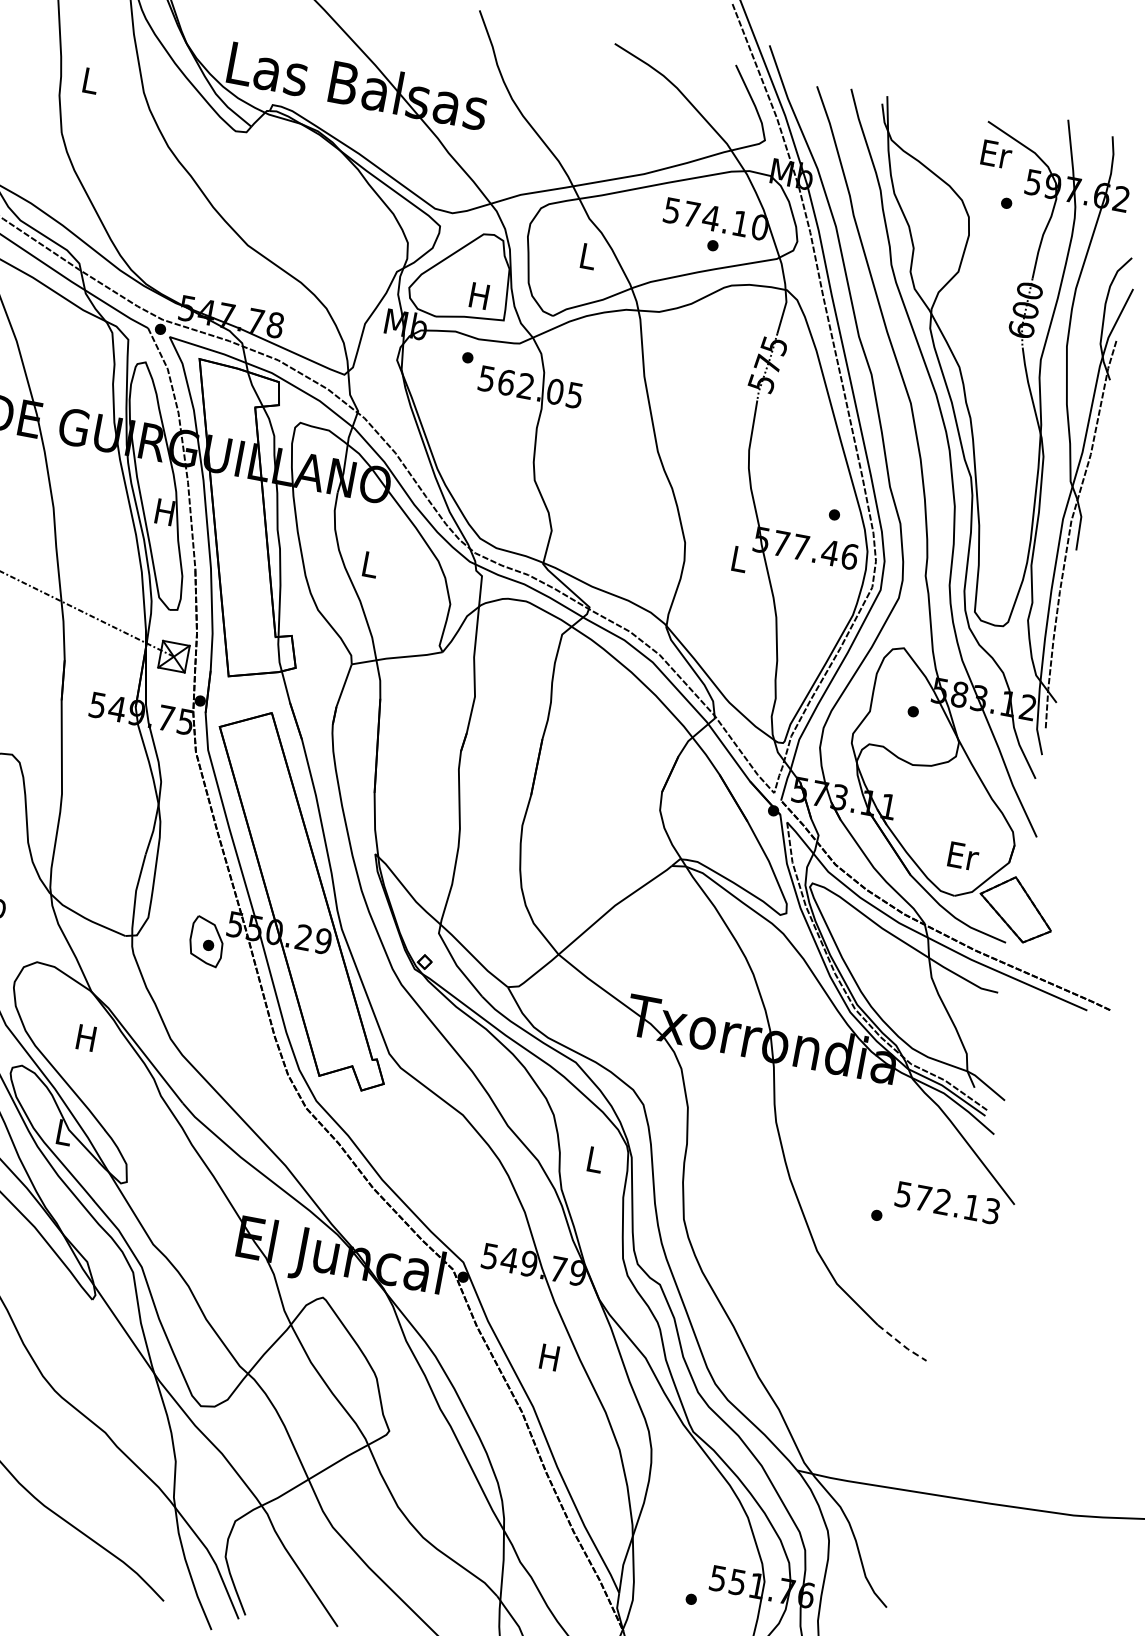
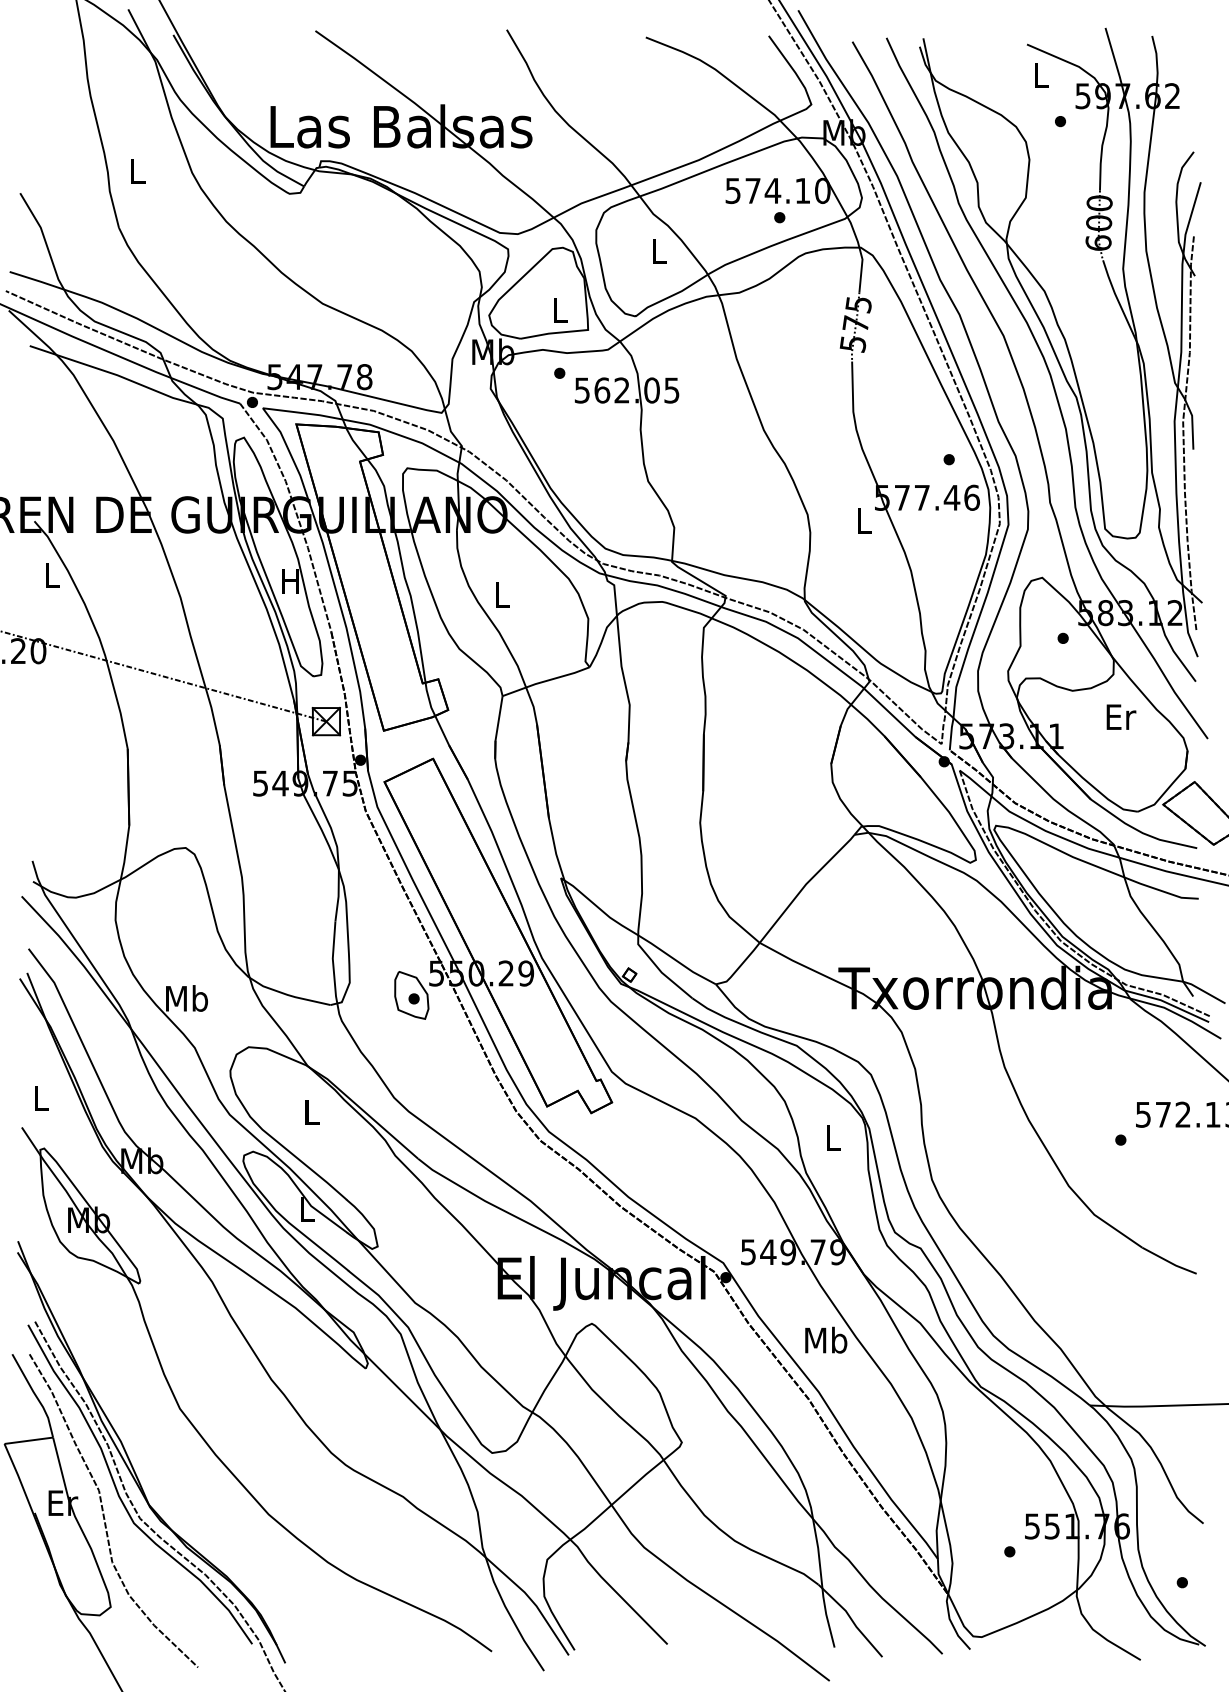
text: (996, 154) -> (1041, 75), Er -> L
text: (479, 296) -> (559, 310), H -> L
text: (963, 855) -> (1121, 716), moved
text: (85, 1037) -> (310, 1112), H -> L
line: (902, 1344) -> (1170, 1262), dashed -> solid
text: (550, 1356) -> (826, 1339), H -> Mb

